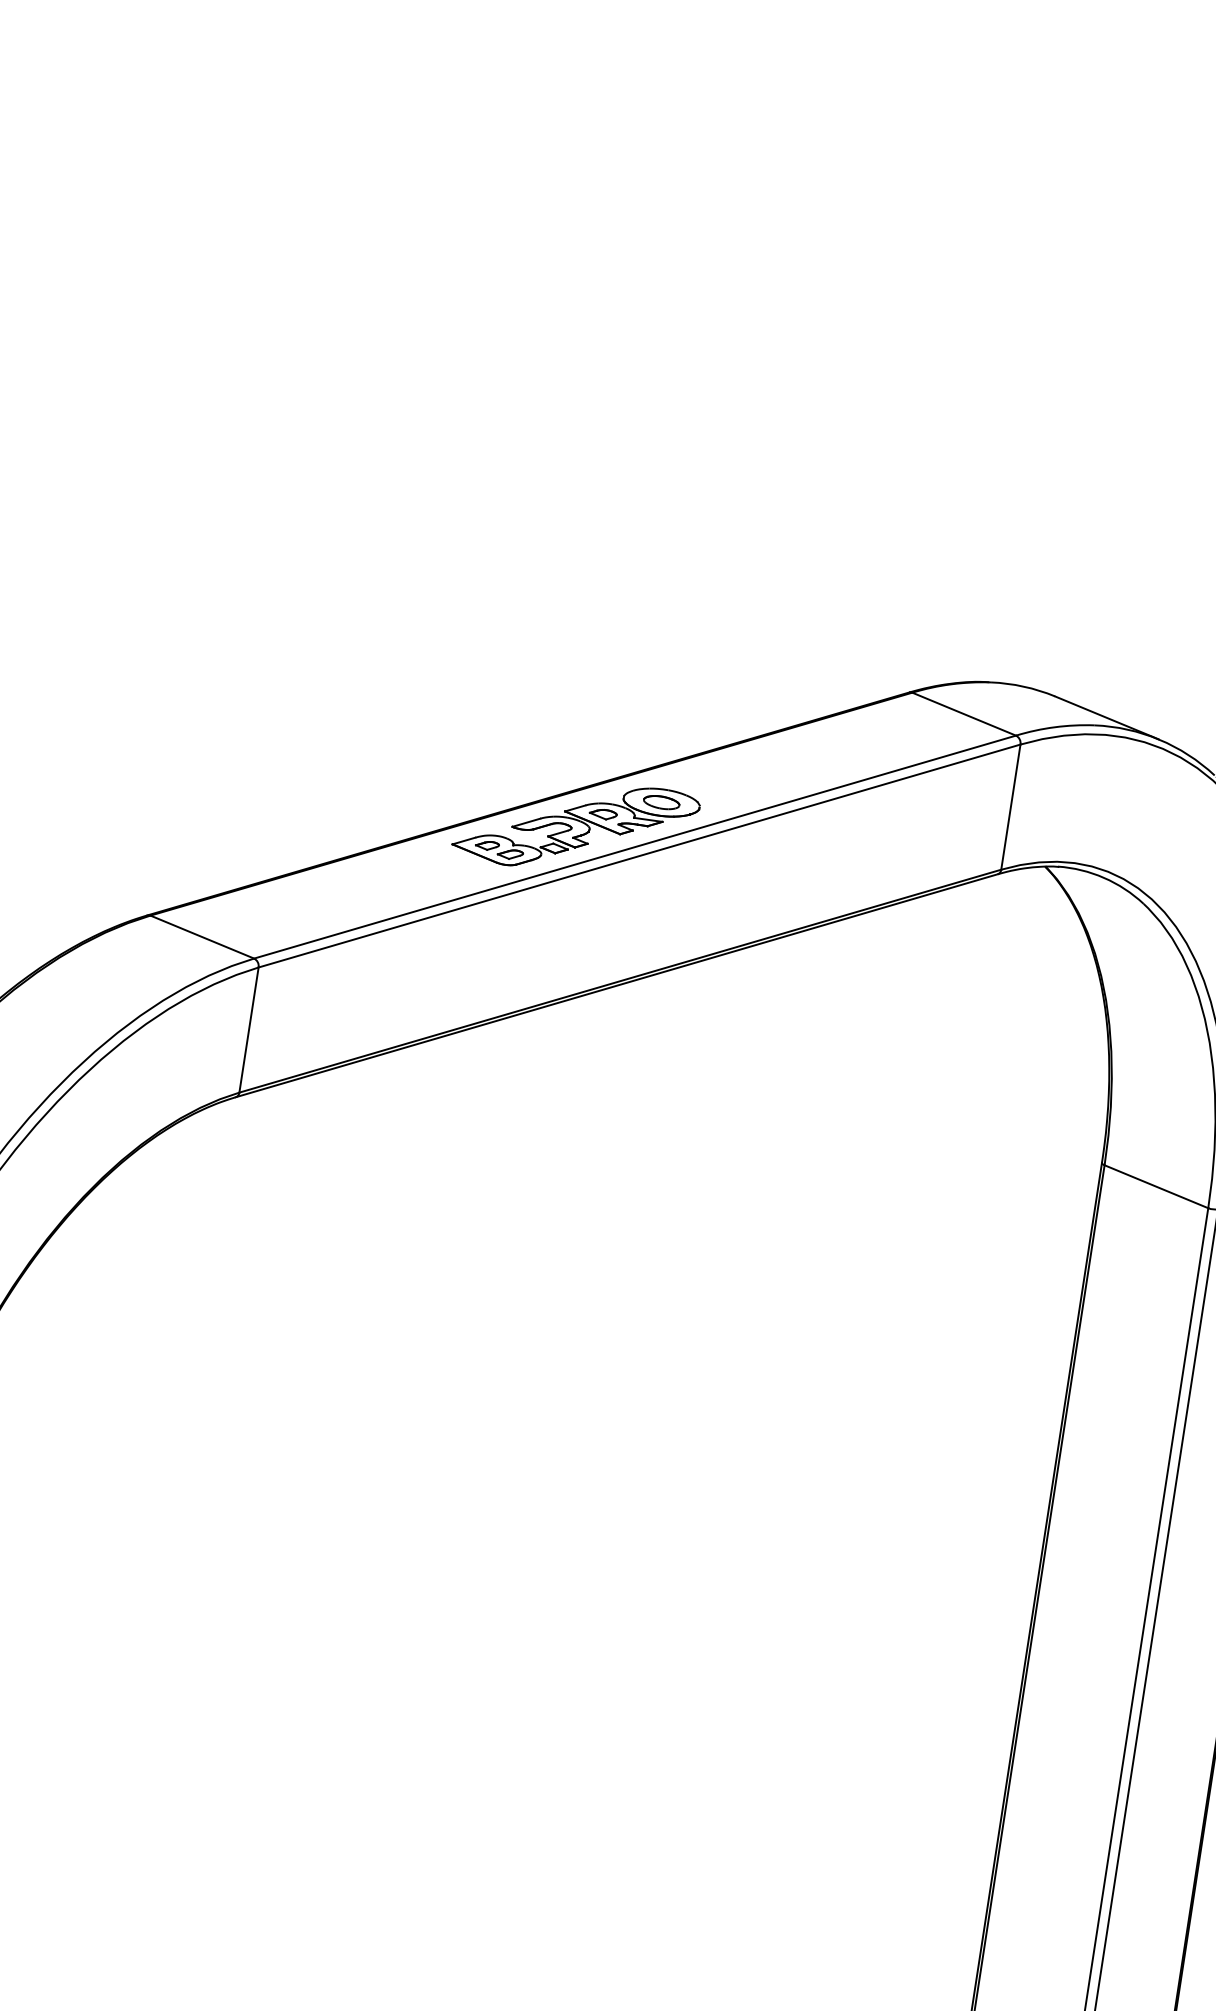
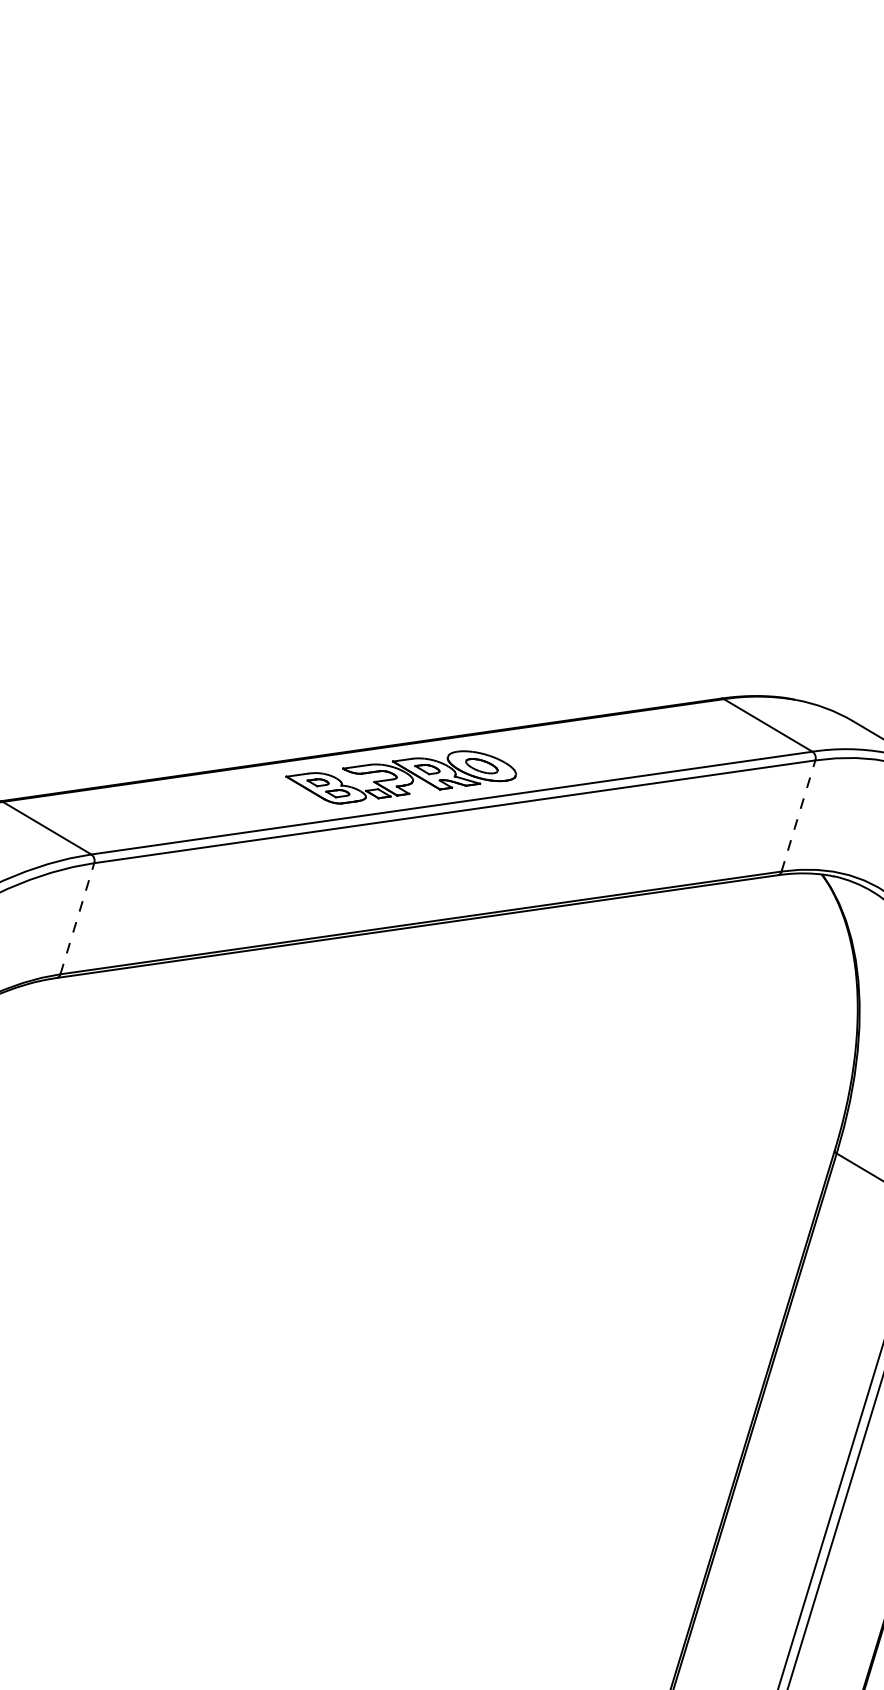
line: (1010, 806) -> (798, 815), solid -> dashed
line: (249, 1029) -> (77, 918), solid -> dashed

